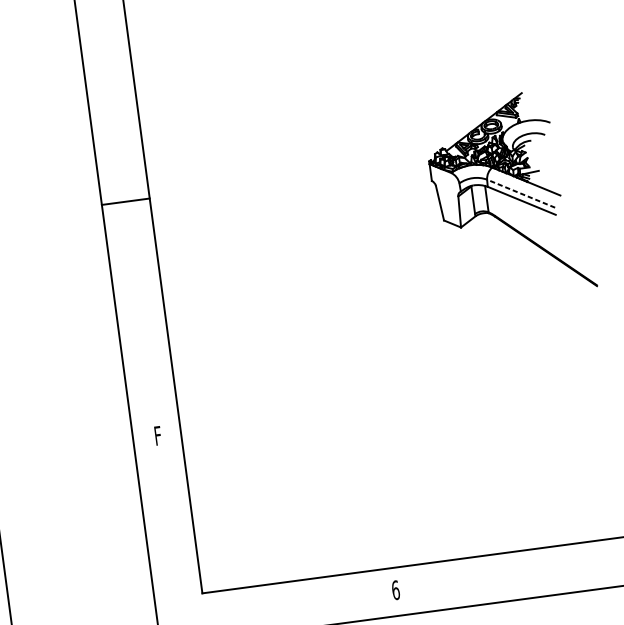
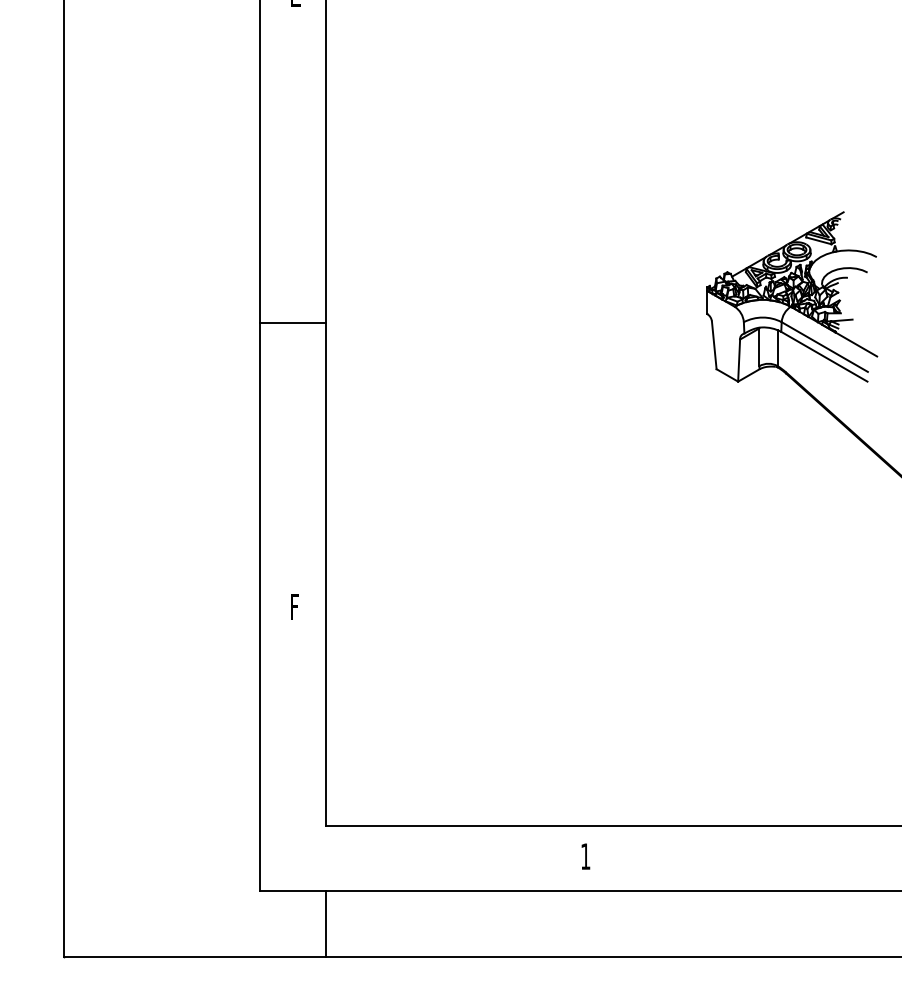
line: (520, 194) -> (824, 347), dashed -> solid
line: (125, 202) -> (292, 323), moved
text: (395, 590) -> (585, 856), 6 -> 1

